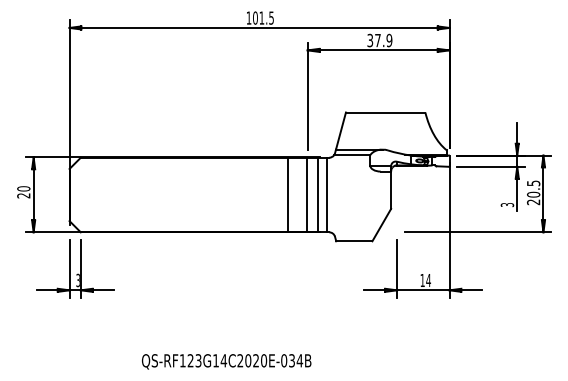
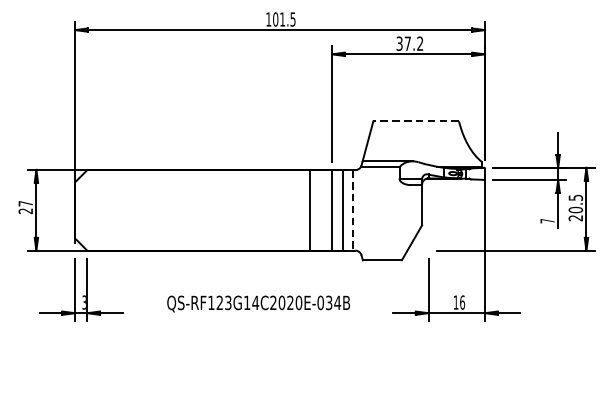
text: (389, 40) -> (420, 43), 37.9 -> 37.2
line: (385, 112) -> (416, 121), solid -> dashed
text: (23, 188) -> (25, 203), 20 -> 27
line: (327, 195) -> (353, 210), solid -> dashed
text: (507, 205) -> (547, 221), 3 -> 7
text: (428, 280) -> (462, 302), 14 -> 16
text: (226, 361) -> (258, 303), moved

